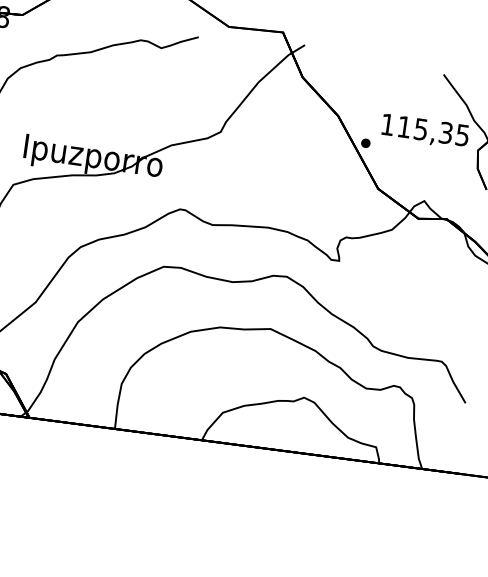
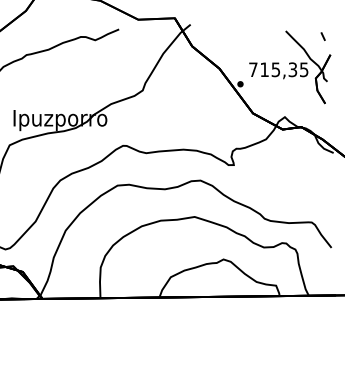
text: (388, 124) -> (253, 69), 115,35 -> 715,35

